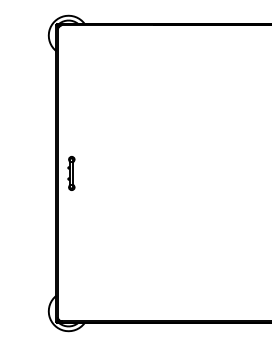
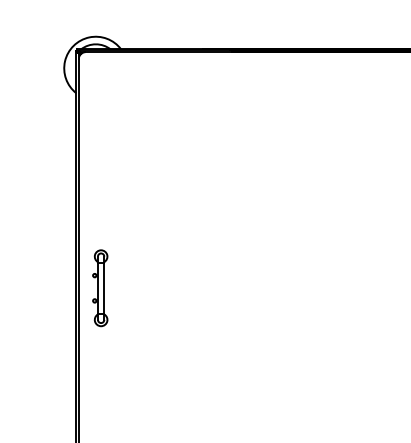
part: (71, 173) -> (100, 288), size x1.43

